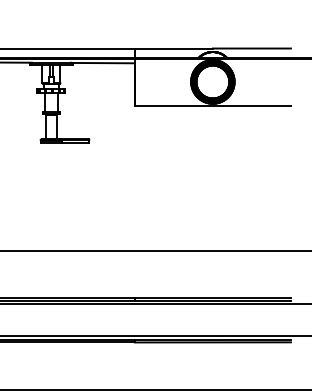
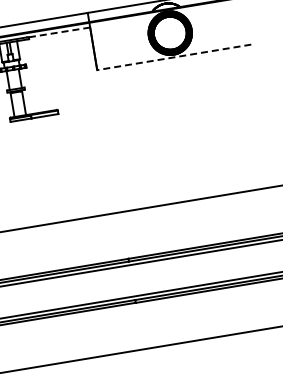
line: (103, 63) -> (59, 32), solid -> dashed
line: (212, 106) -> (173, 57), solid -> dashed

